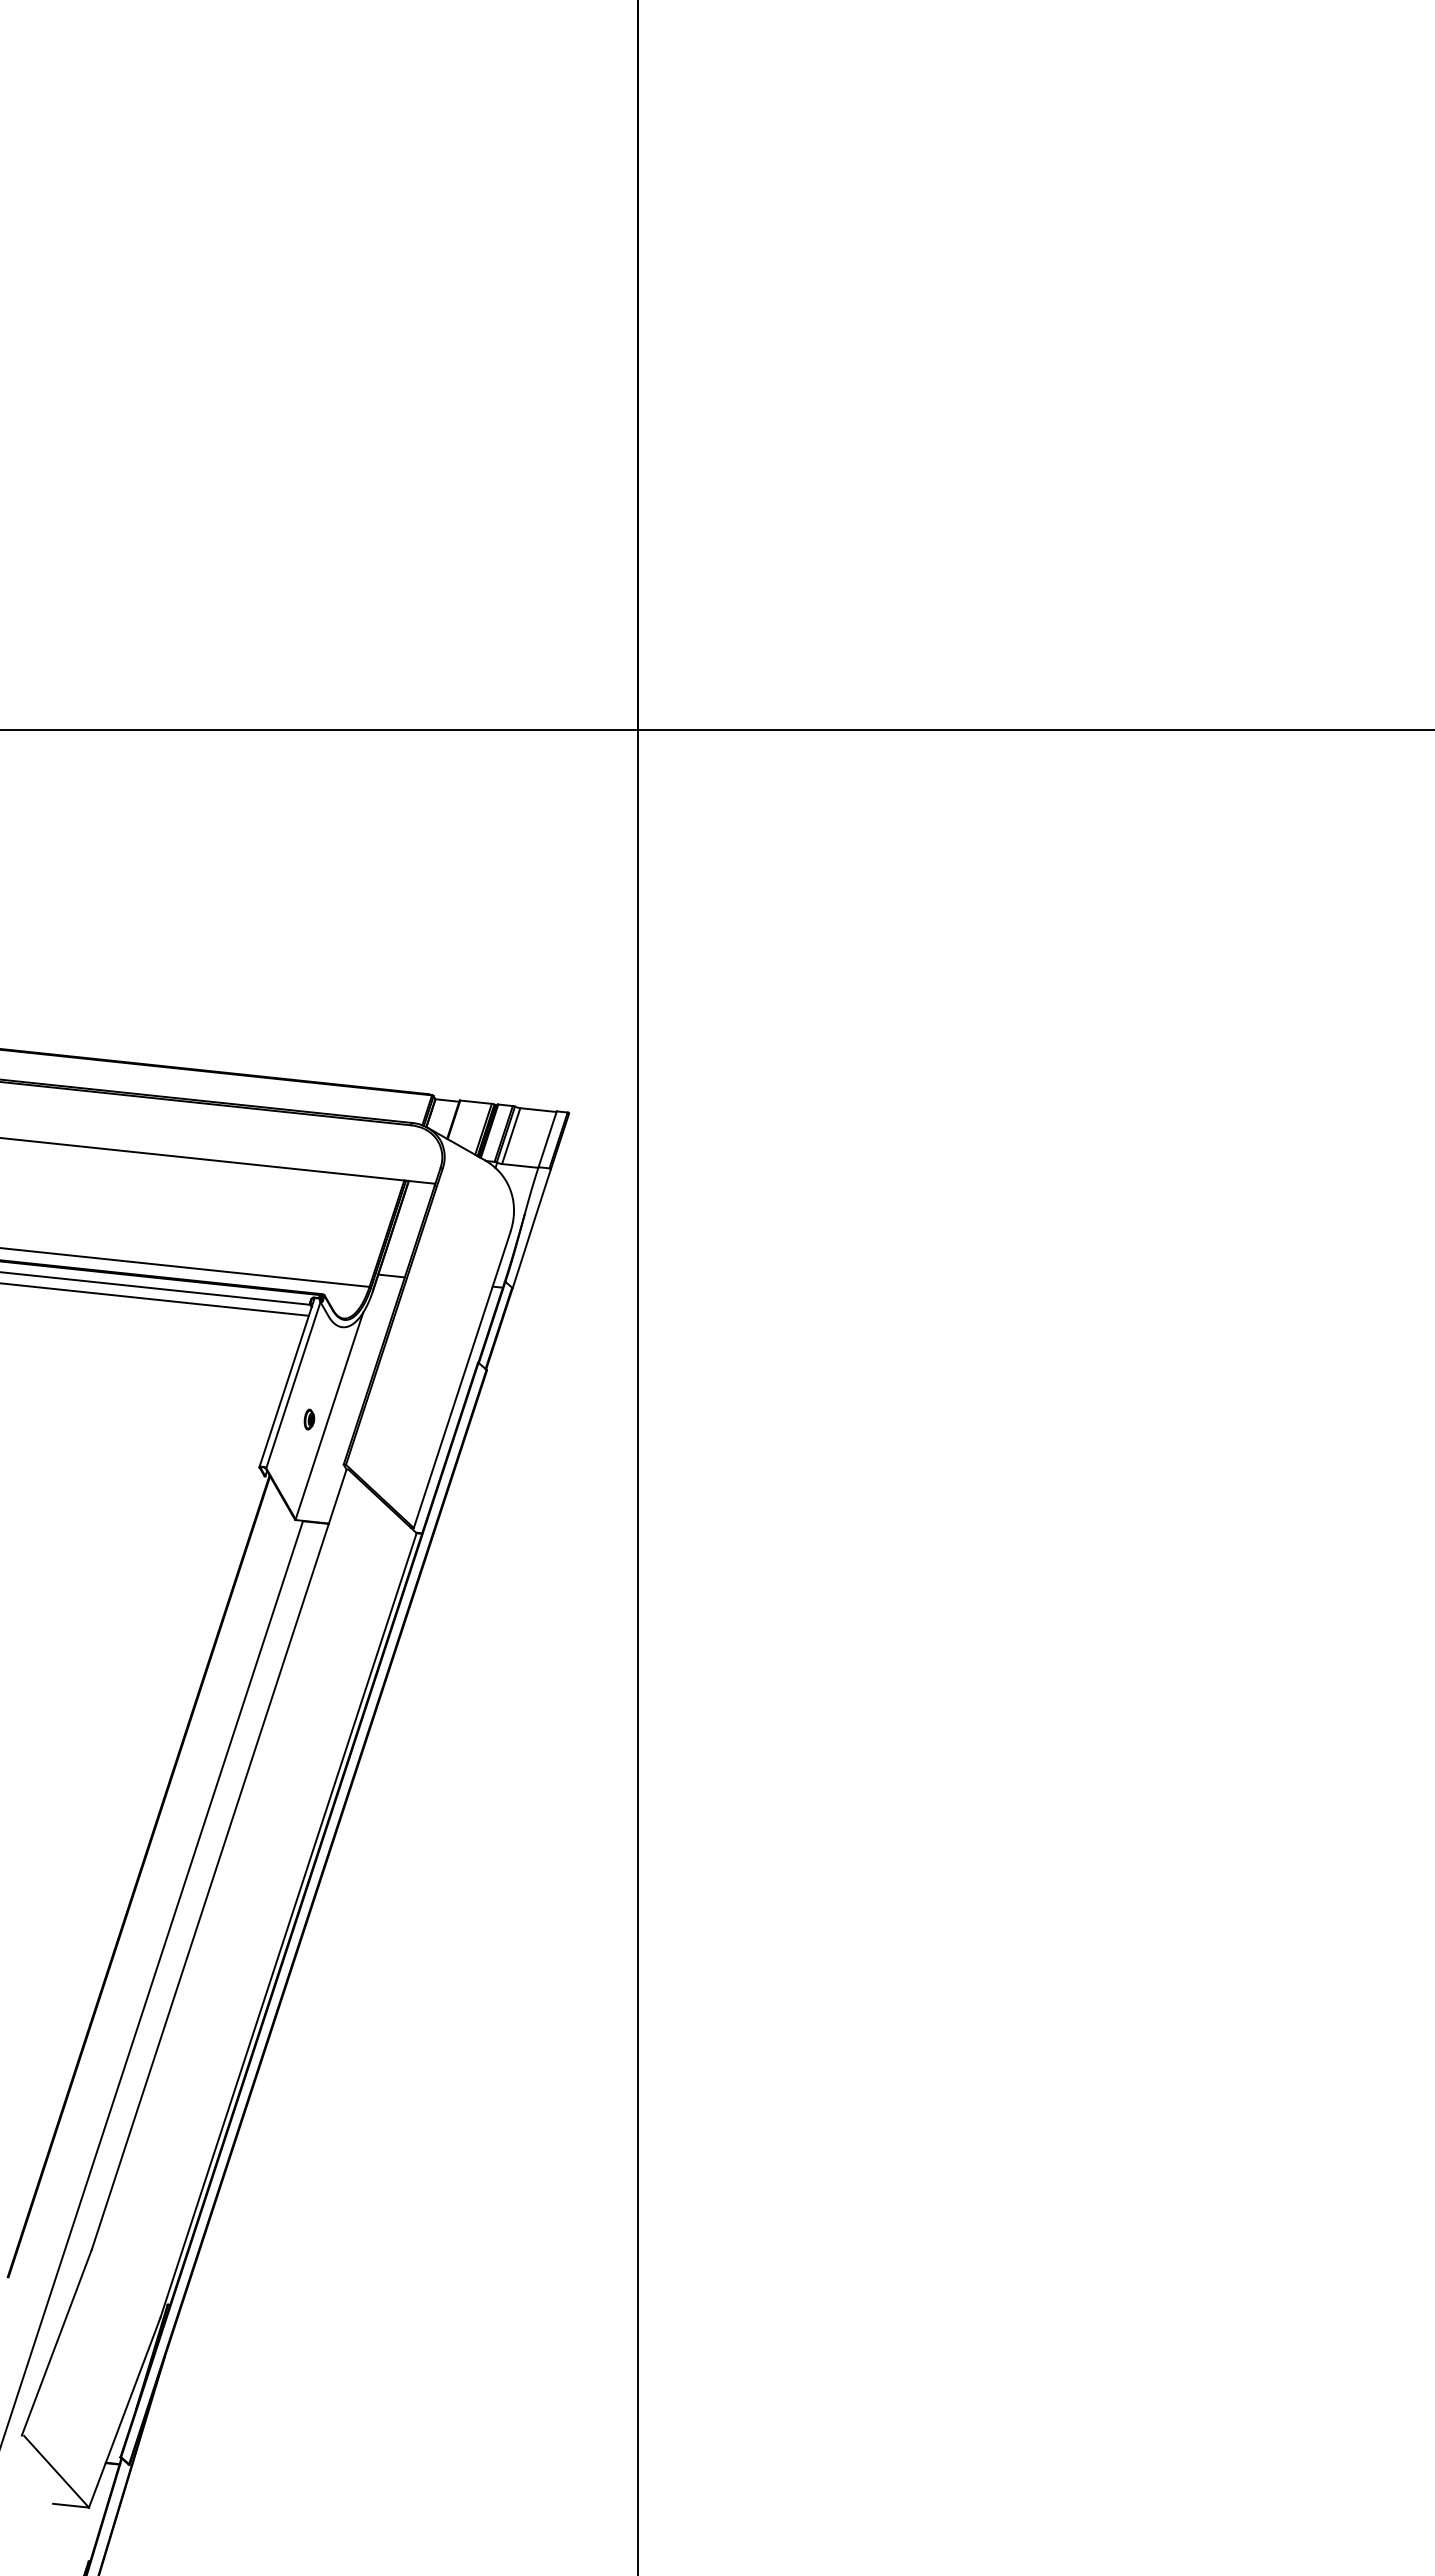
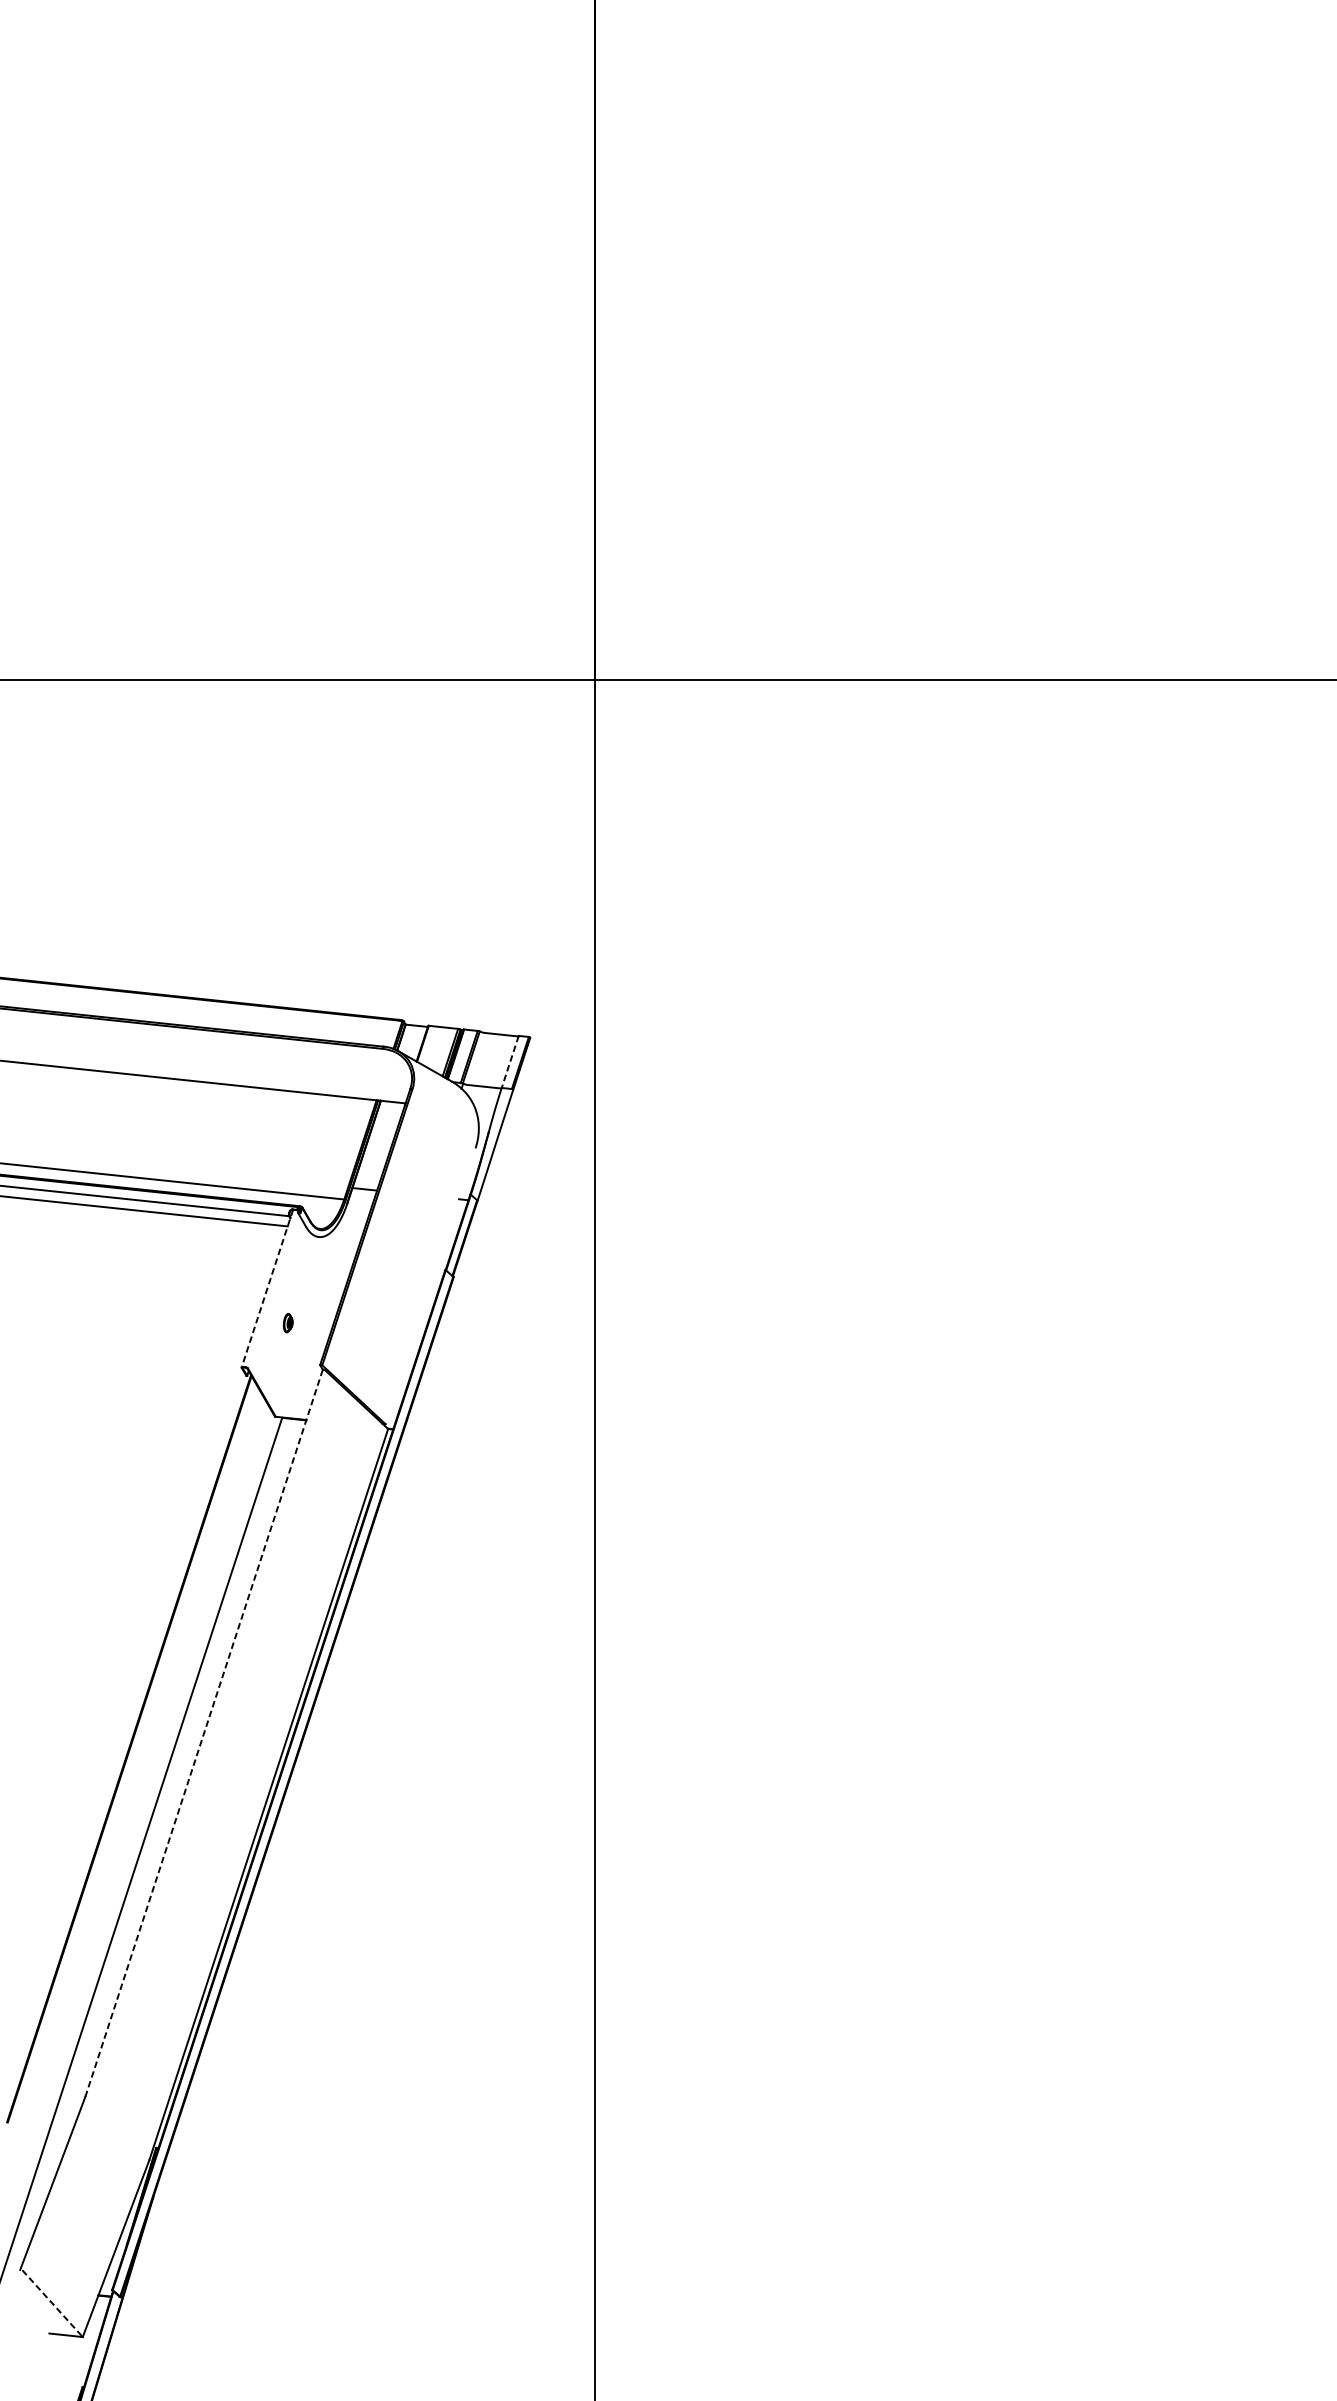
line: (511, 1136) -> (476, 1059), removed
line: (547, 1139) -> (510, 1062), solid -> dashed
line: (461, 1380) -> (429, 1286), removed
line: (287, 1382) -> (267, 1288), solid -> dashed
line: (293, 1385) -> (273, 1291), removed
line: (329, 1415) -> (306, 1319), removed
line: (218, 1860) -> (203, 1734), solid -> dashed
line: (56, 2472) -> (52, 2304), solid -> dashed

